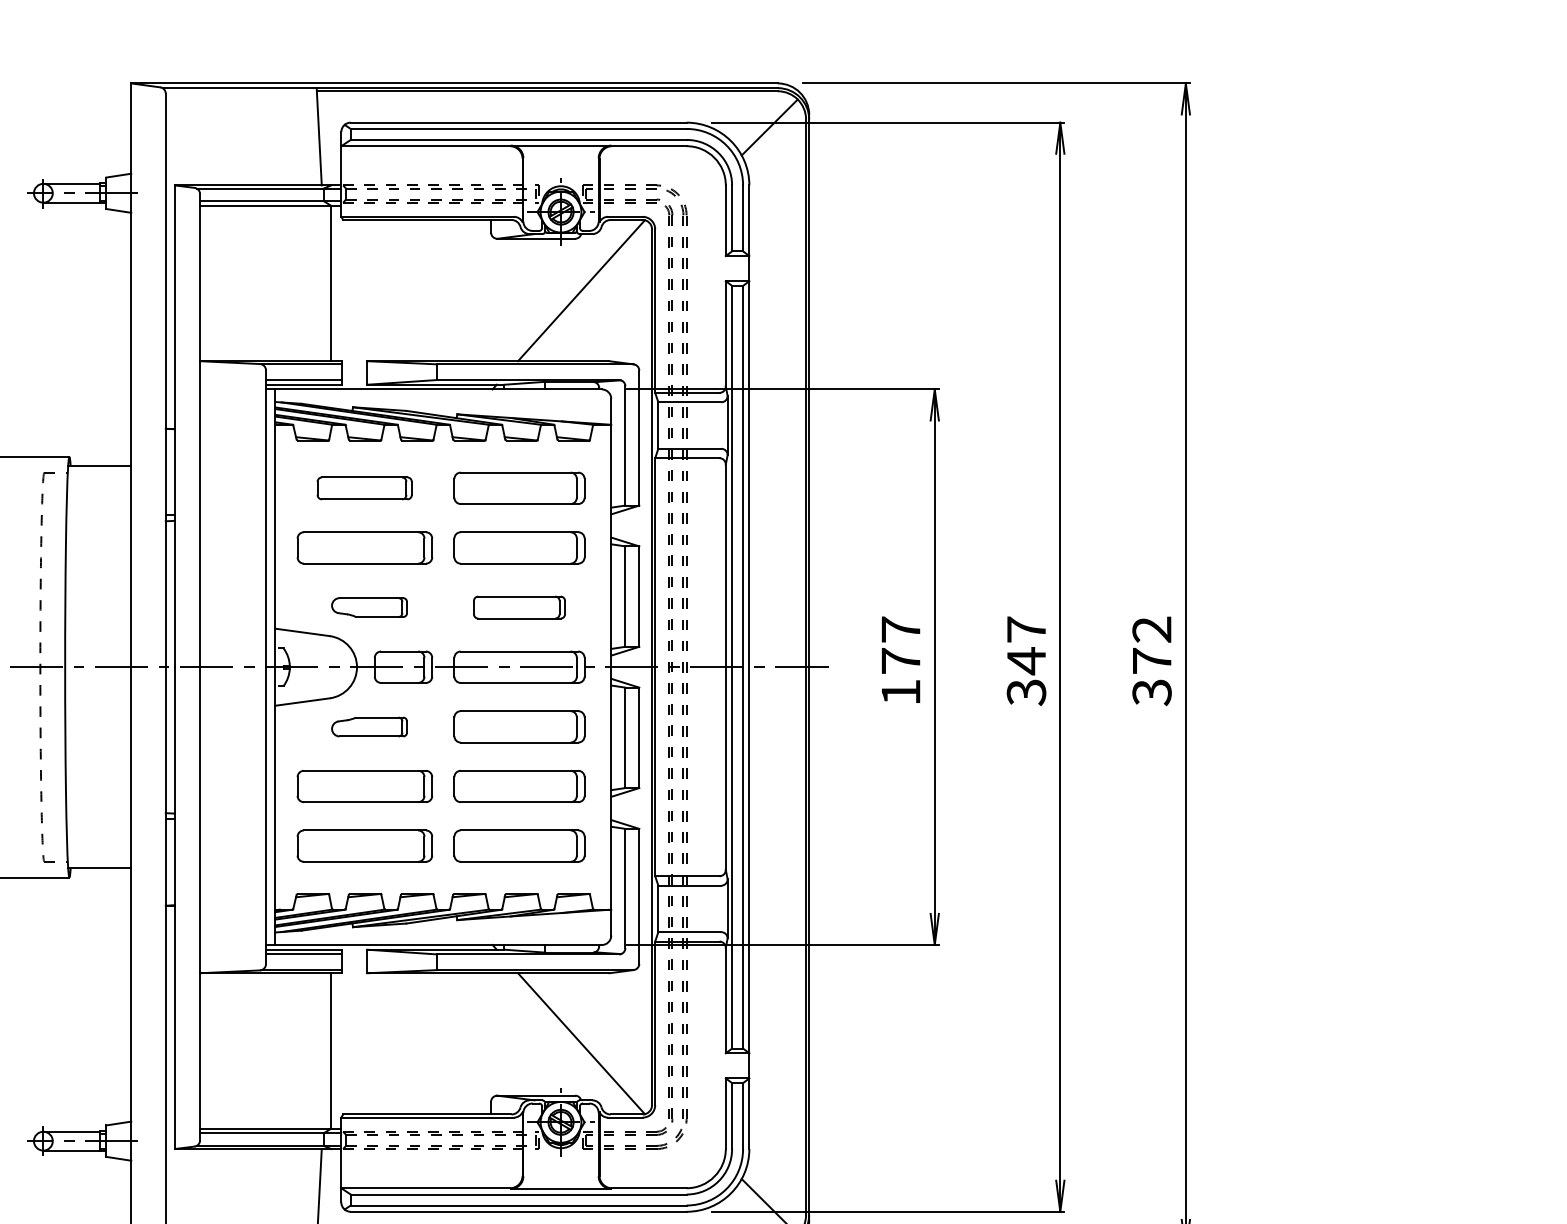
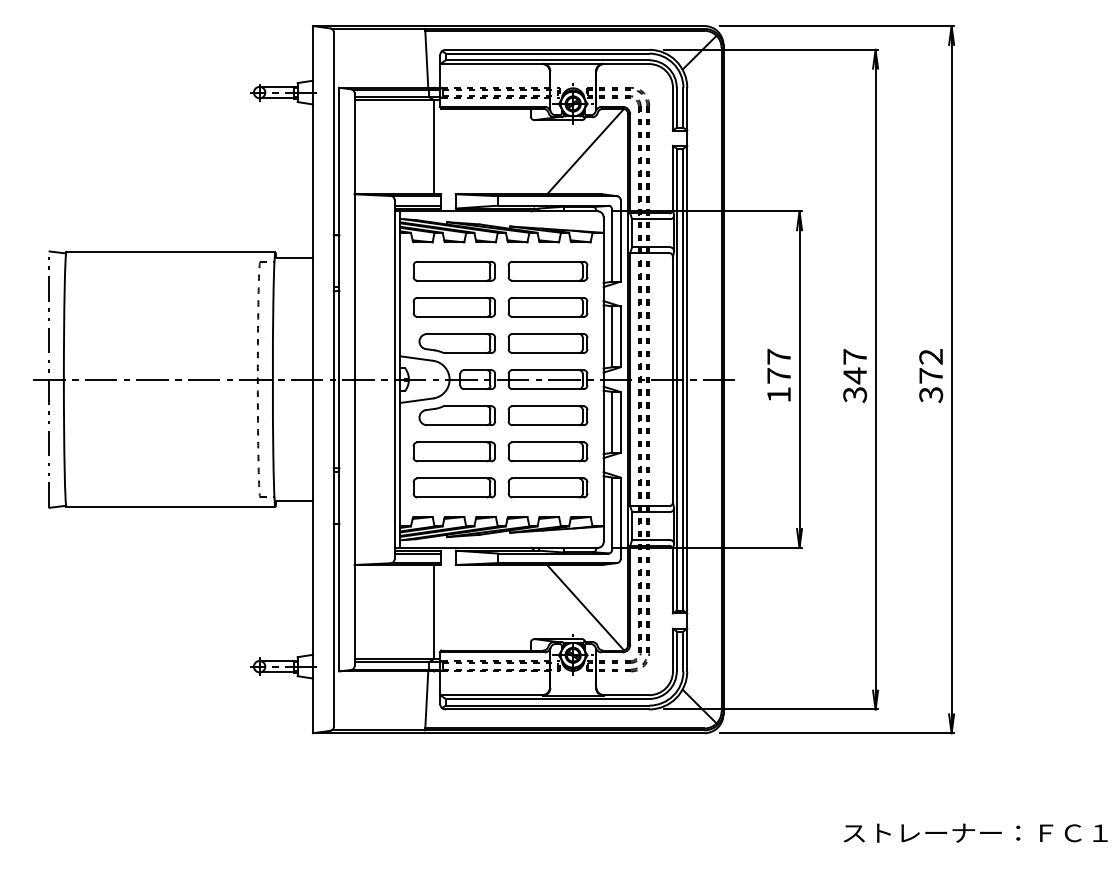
part: (363, 488) -> (453, 271), size x1.43
part: (368, 607) -> (456, 343), size x1.67
part: (518, 607) -> (547, 343), size x1.43
part: (368, 726) -> (456, 415), size x1.67

